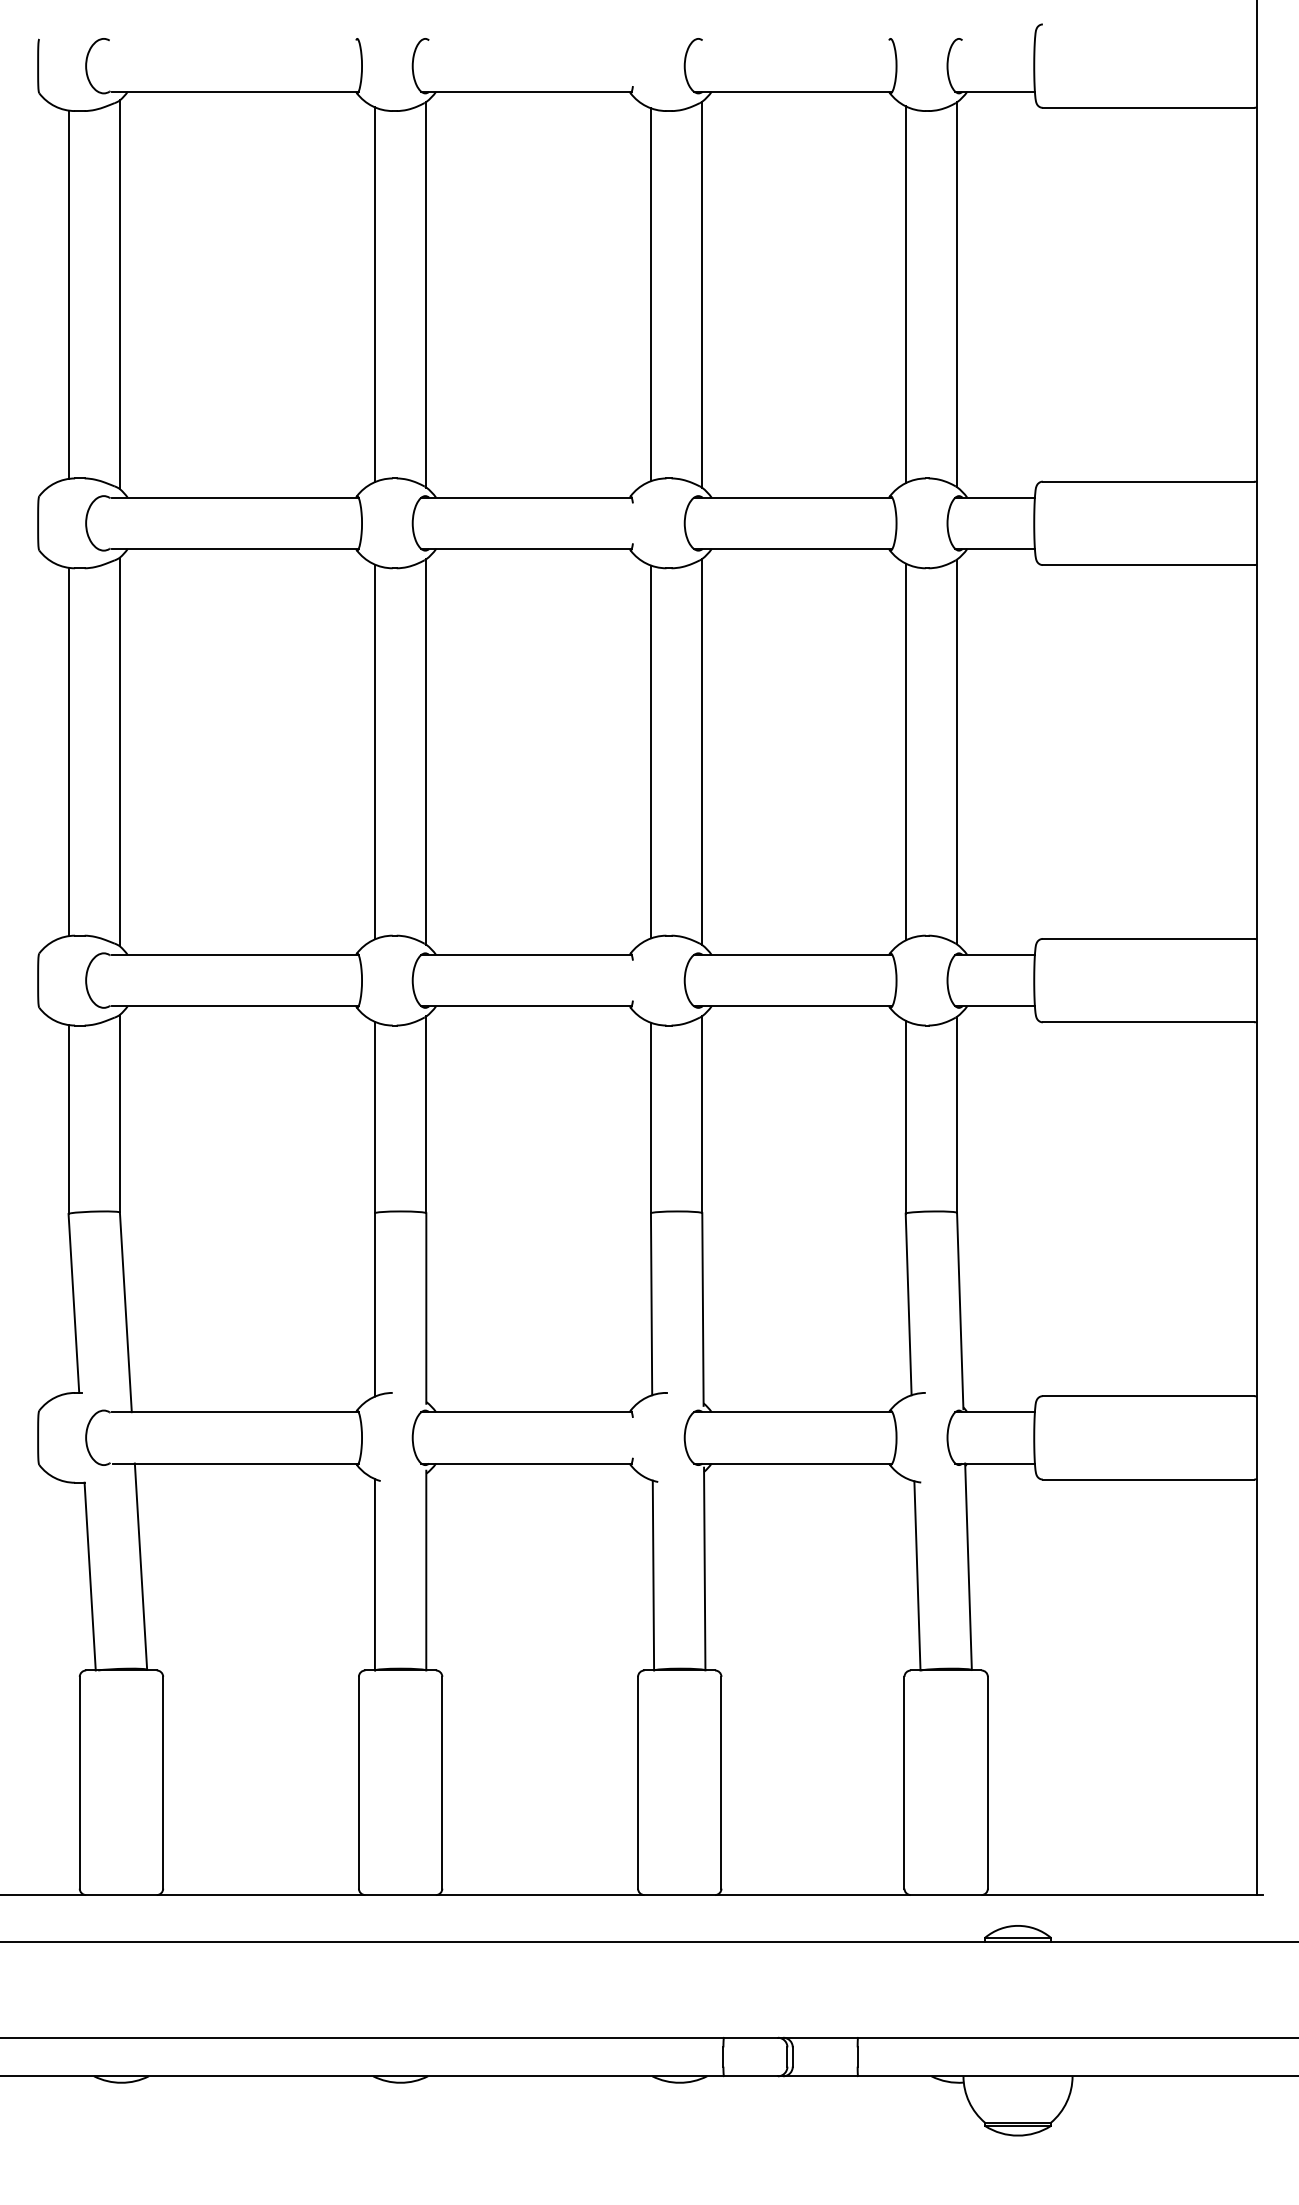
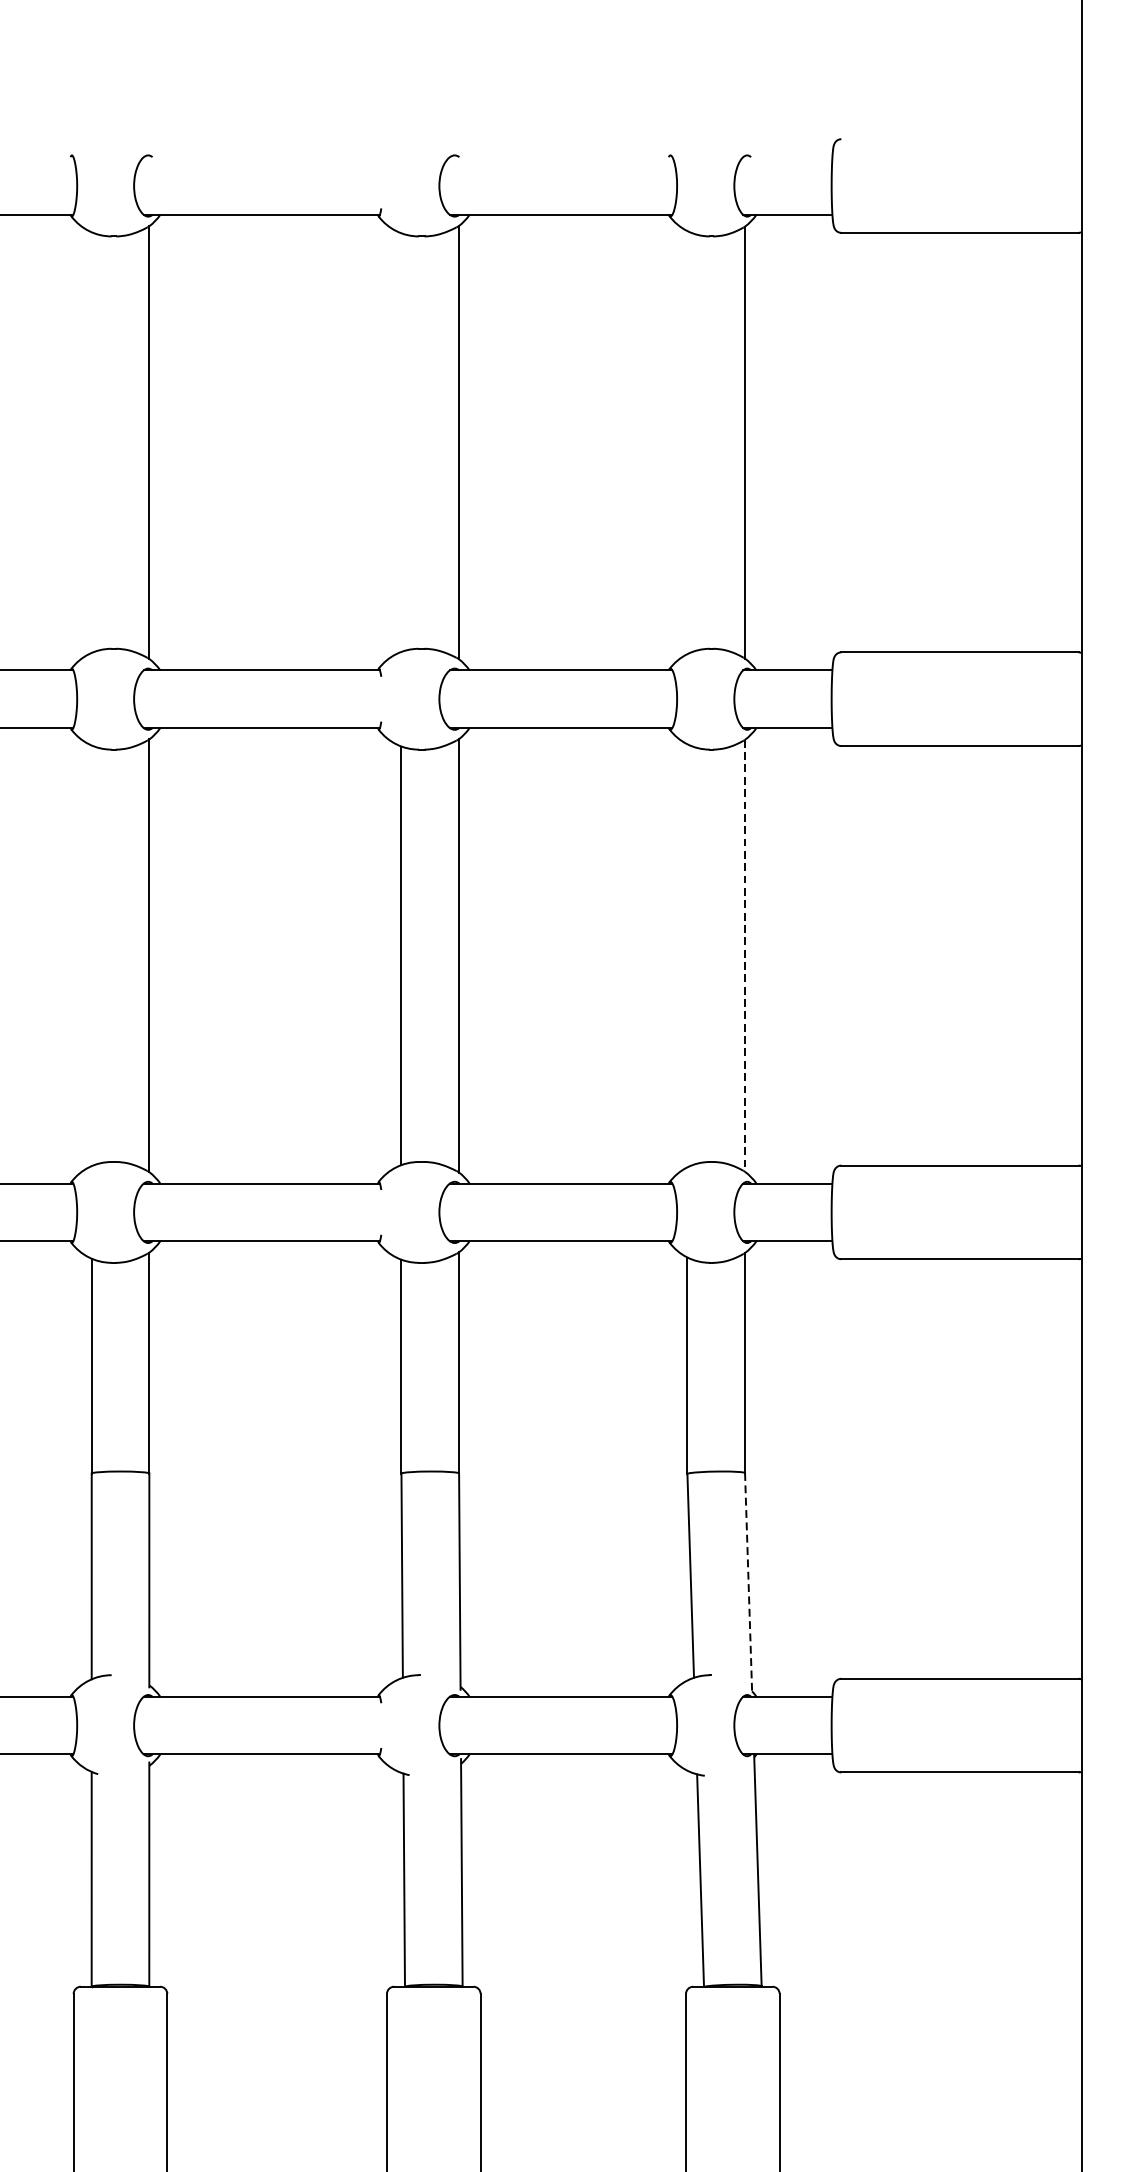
line: (375, 294) -> (92, 442), removed
line: (650, 294) -> (400, 442), removed
line: (905, 294) -> (687, 442), removed
line: (375, 751) -> (92, 955), removed
line: (905, 751) -> (687, 955), removed
line: (957, 752) -> (745, 956), solid -> dashed
line: (960, 1311) -> (748, 1583), solid -> dashed

